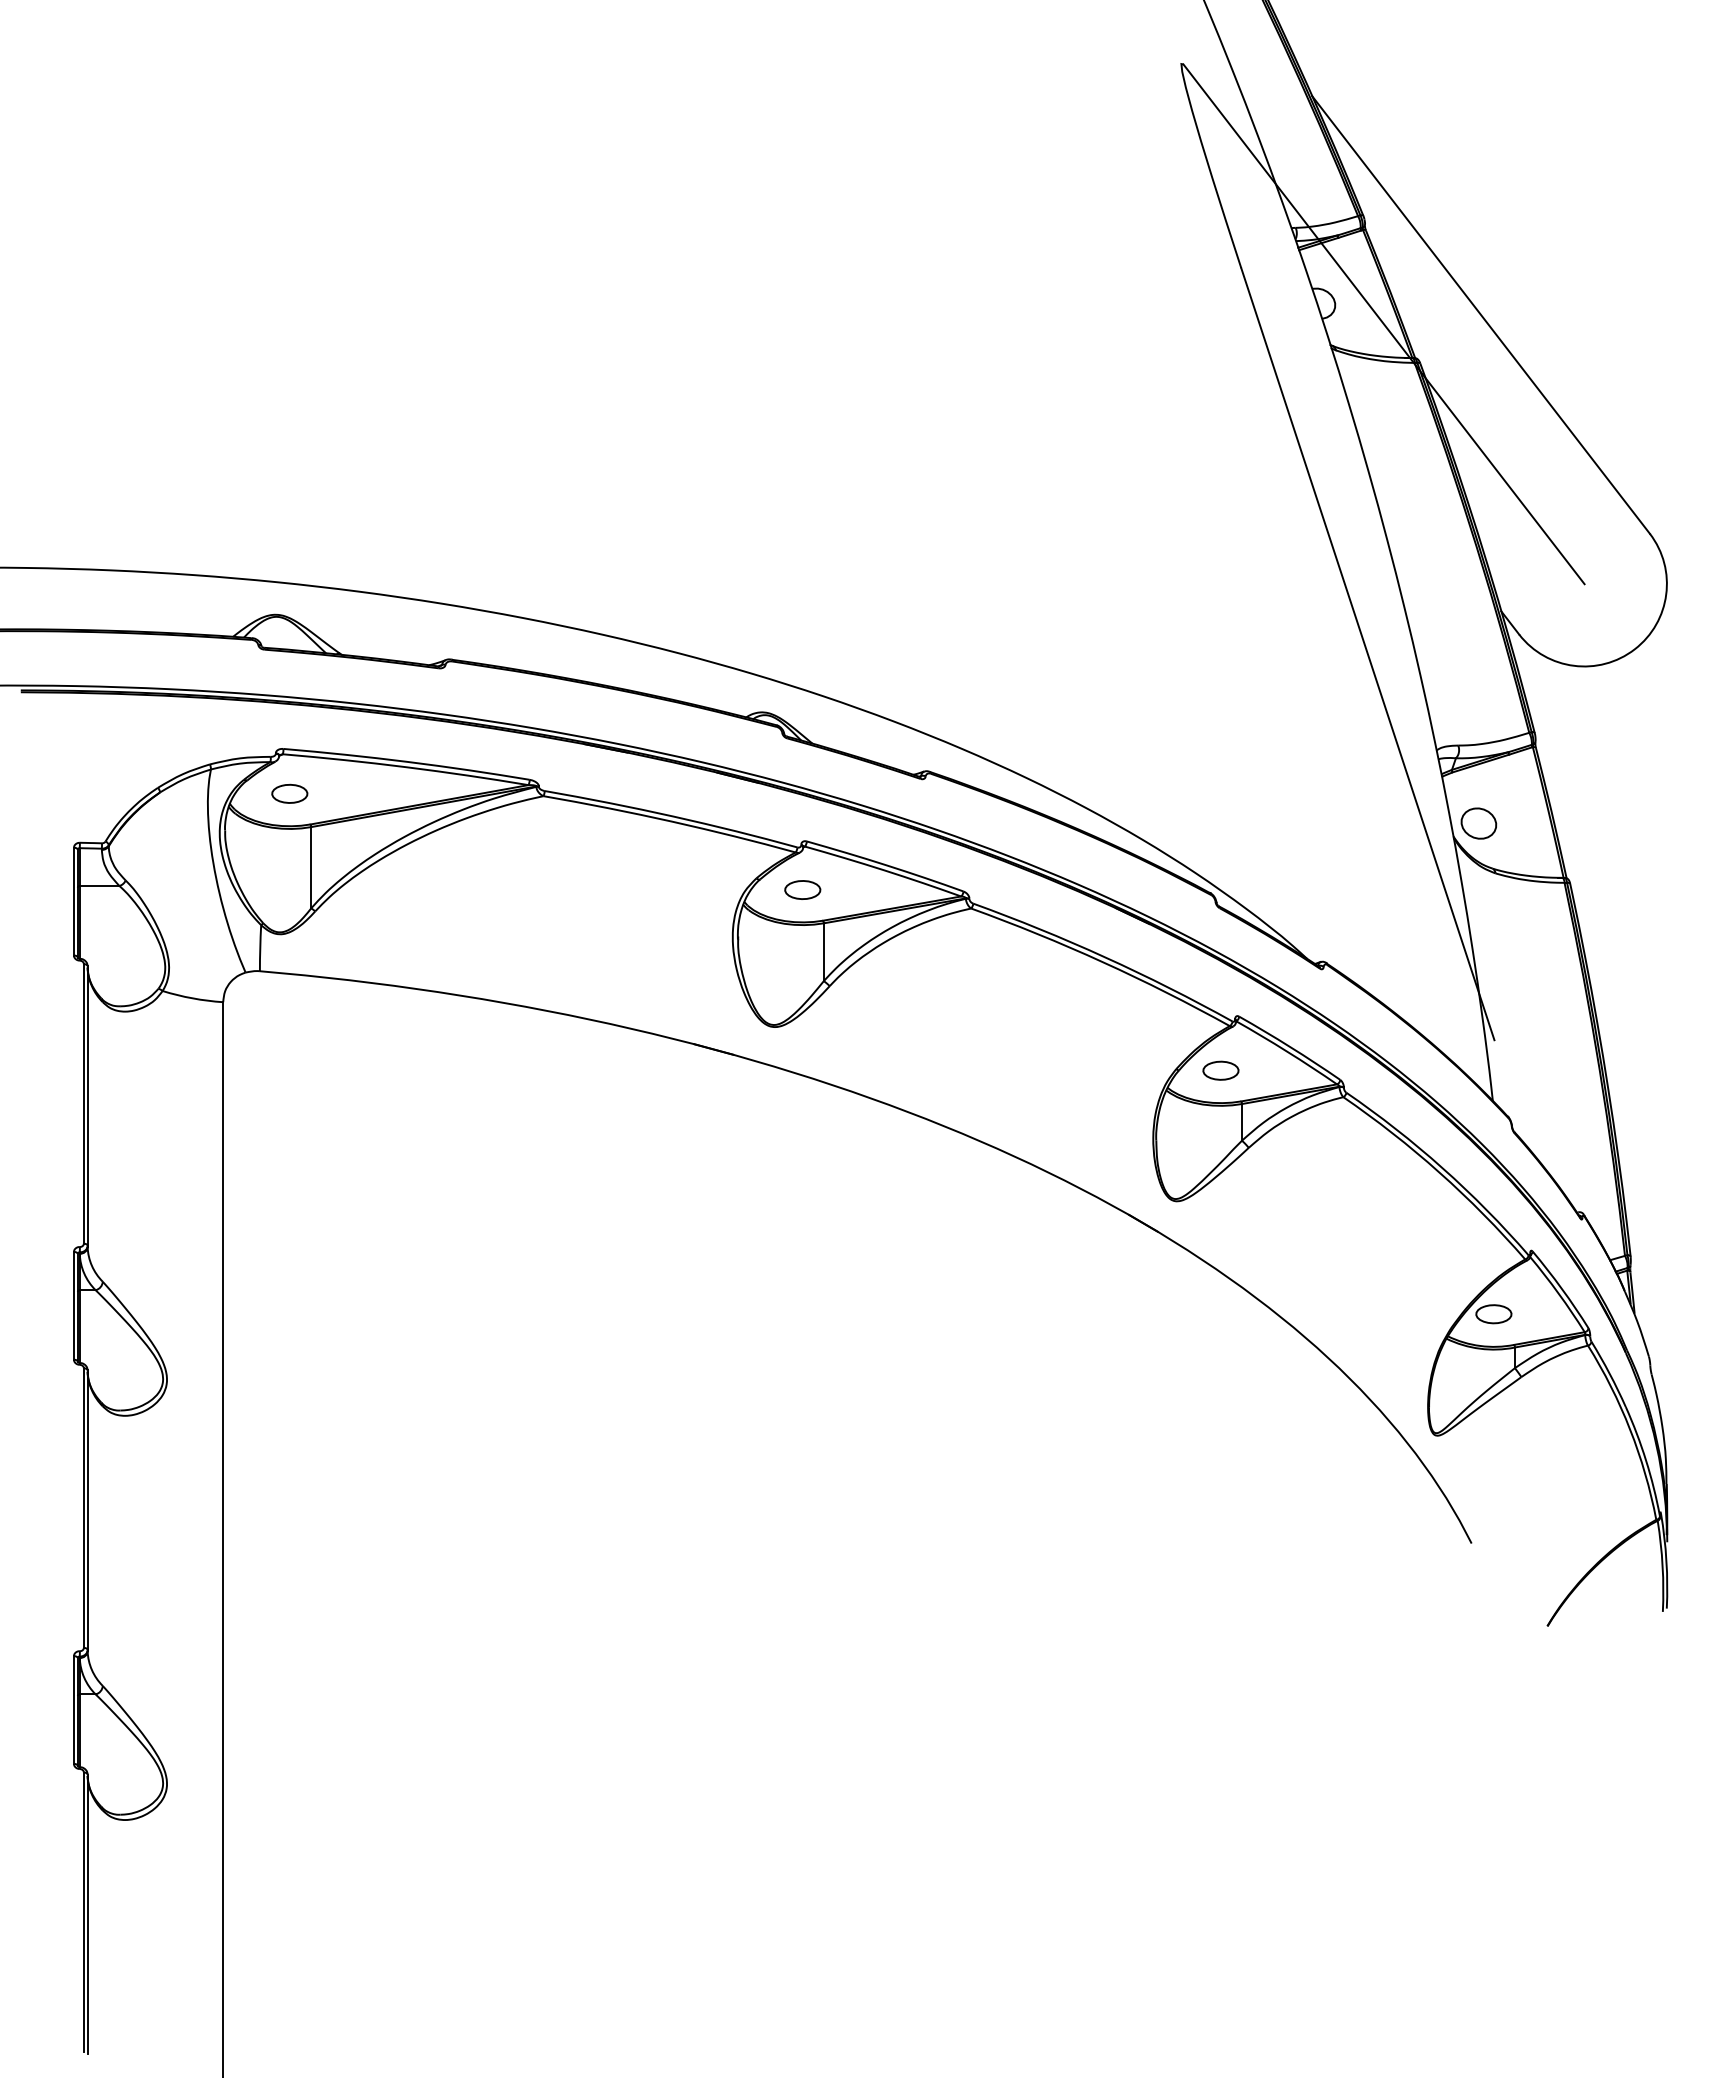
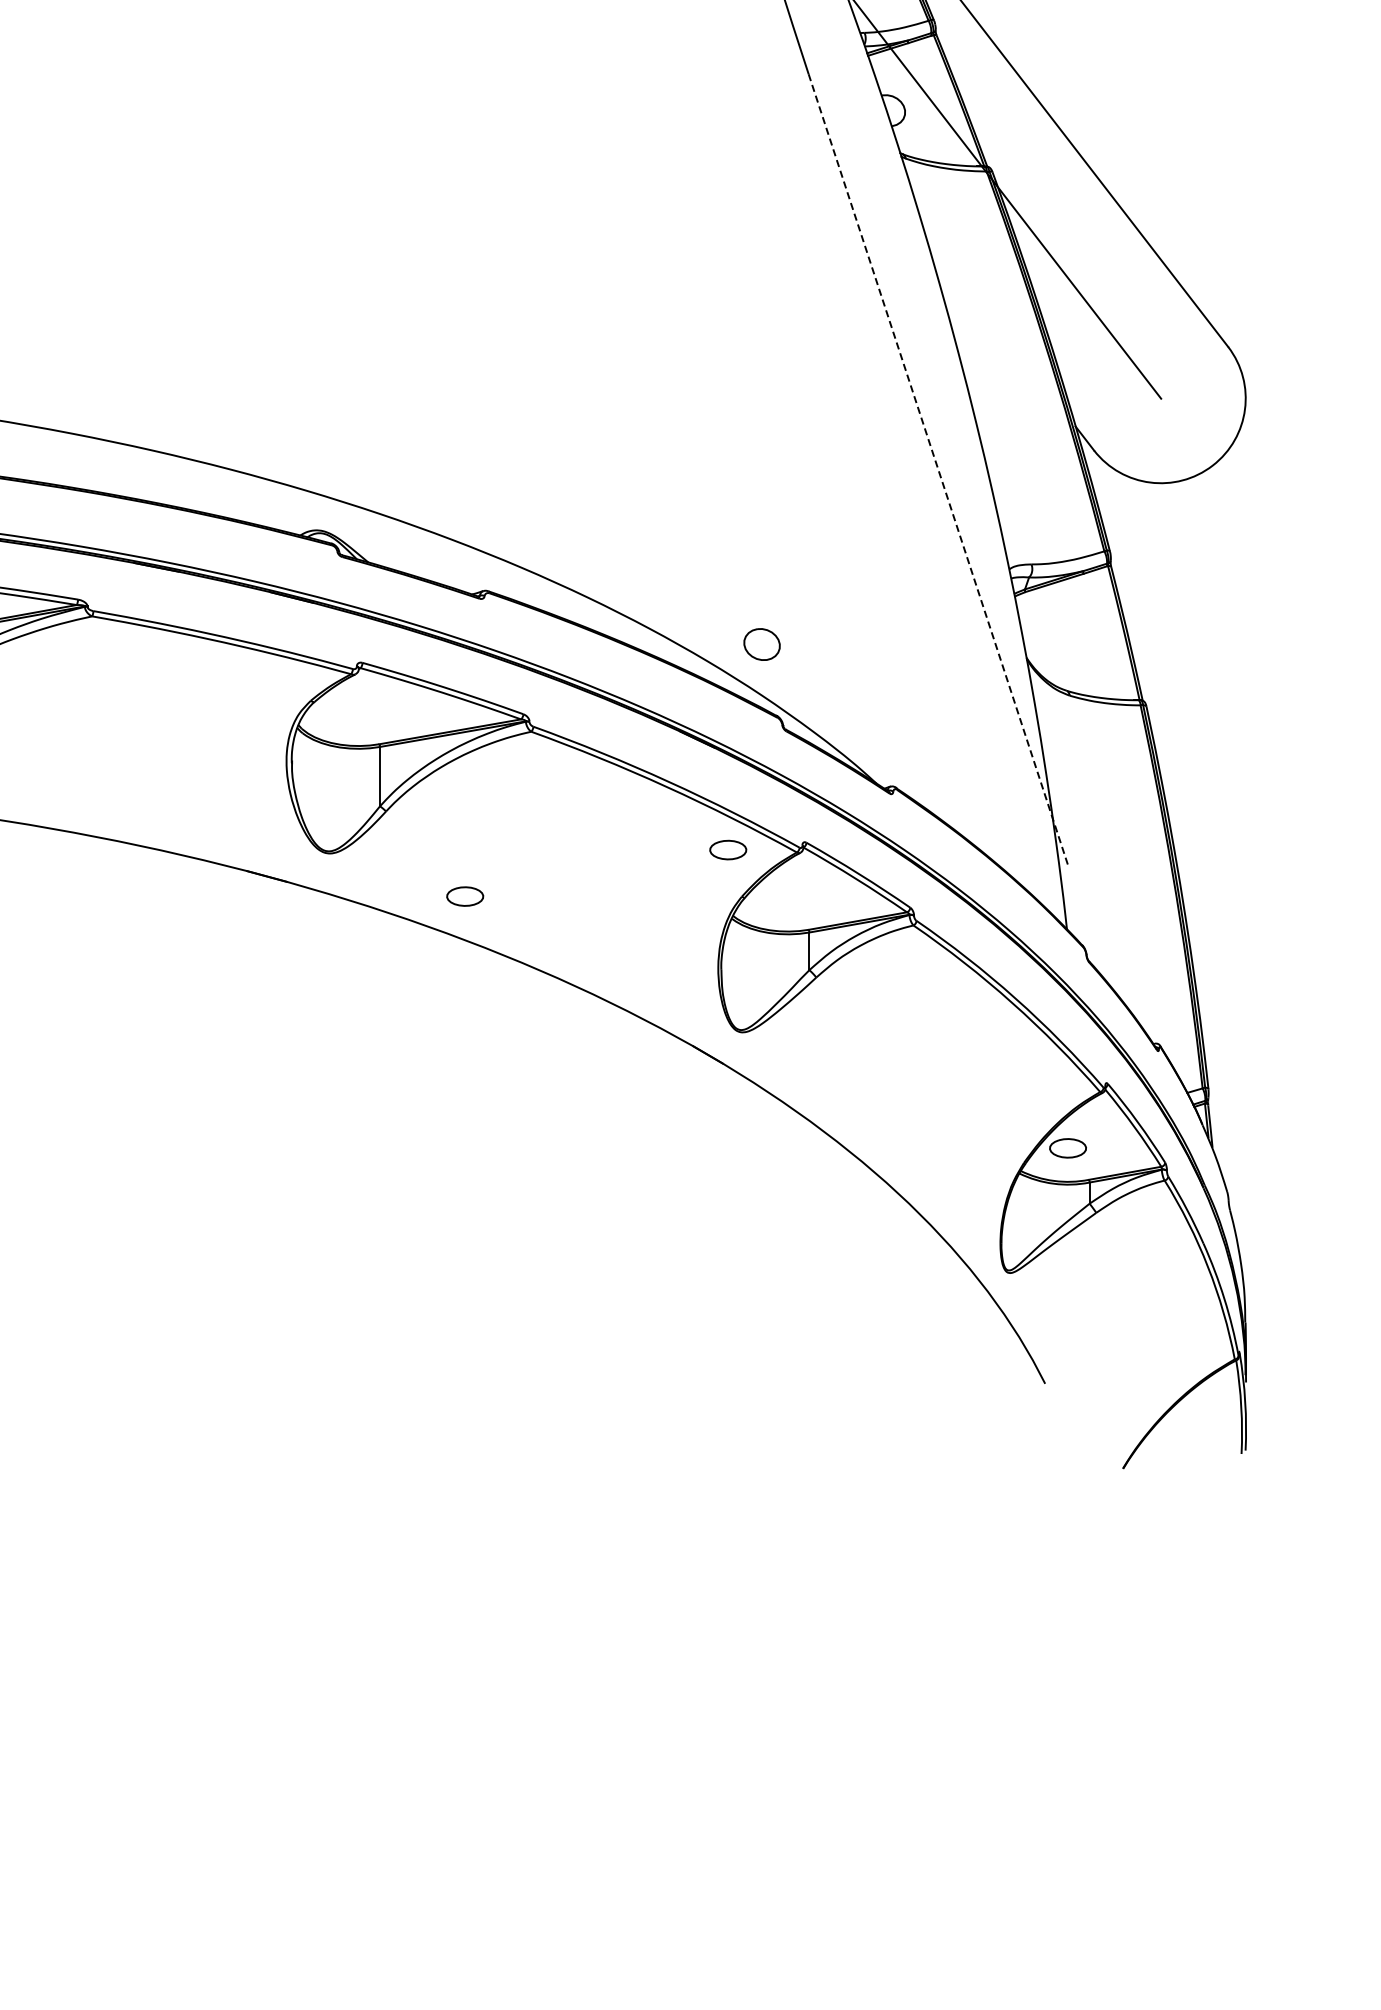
line: (1368, 654) -> (939, 470), solid -> dashed
part: (1478, 823) -> (761, 644), moved
part: (802, 889) -> (464, 896), moved
part: (1220, 1070) -> (727, 849), moved

